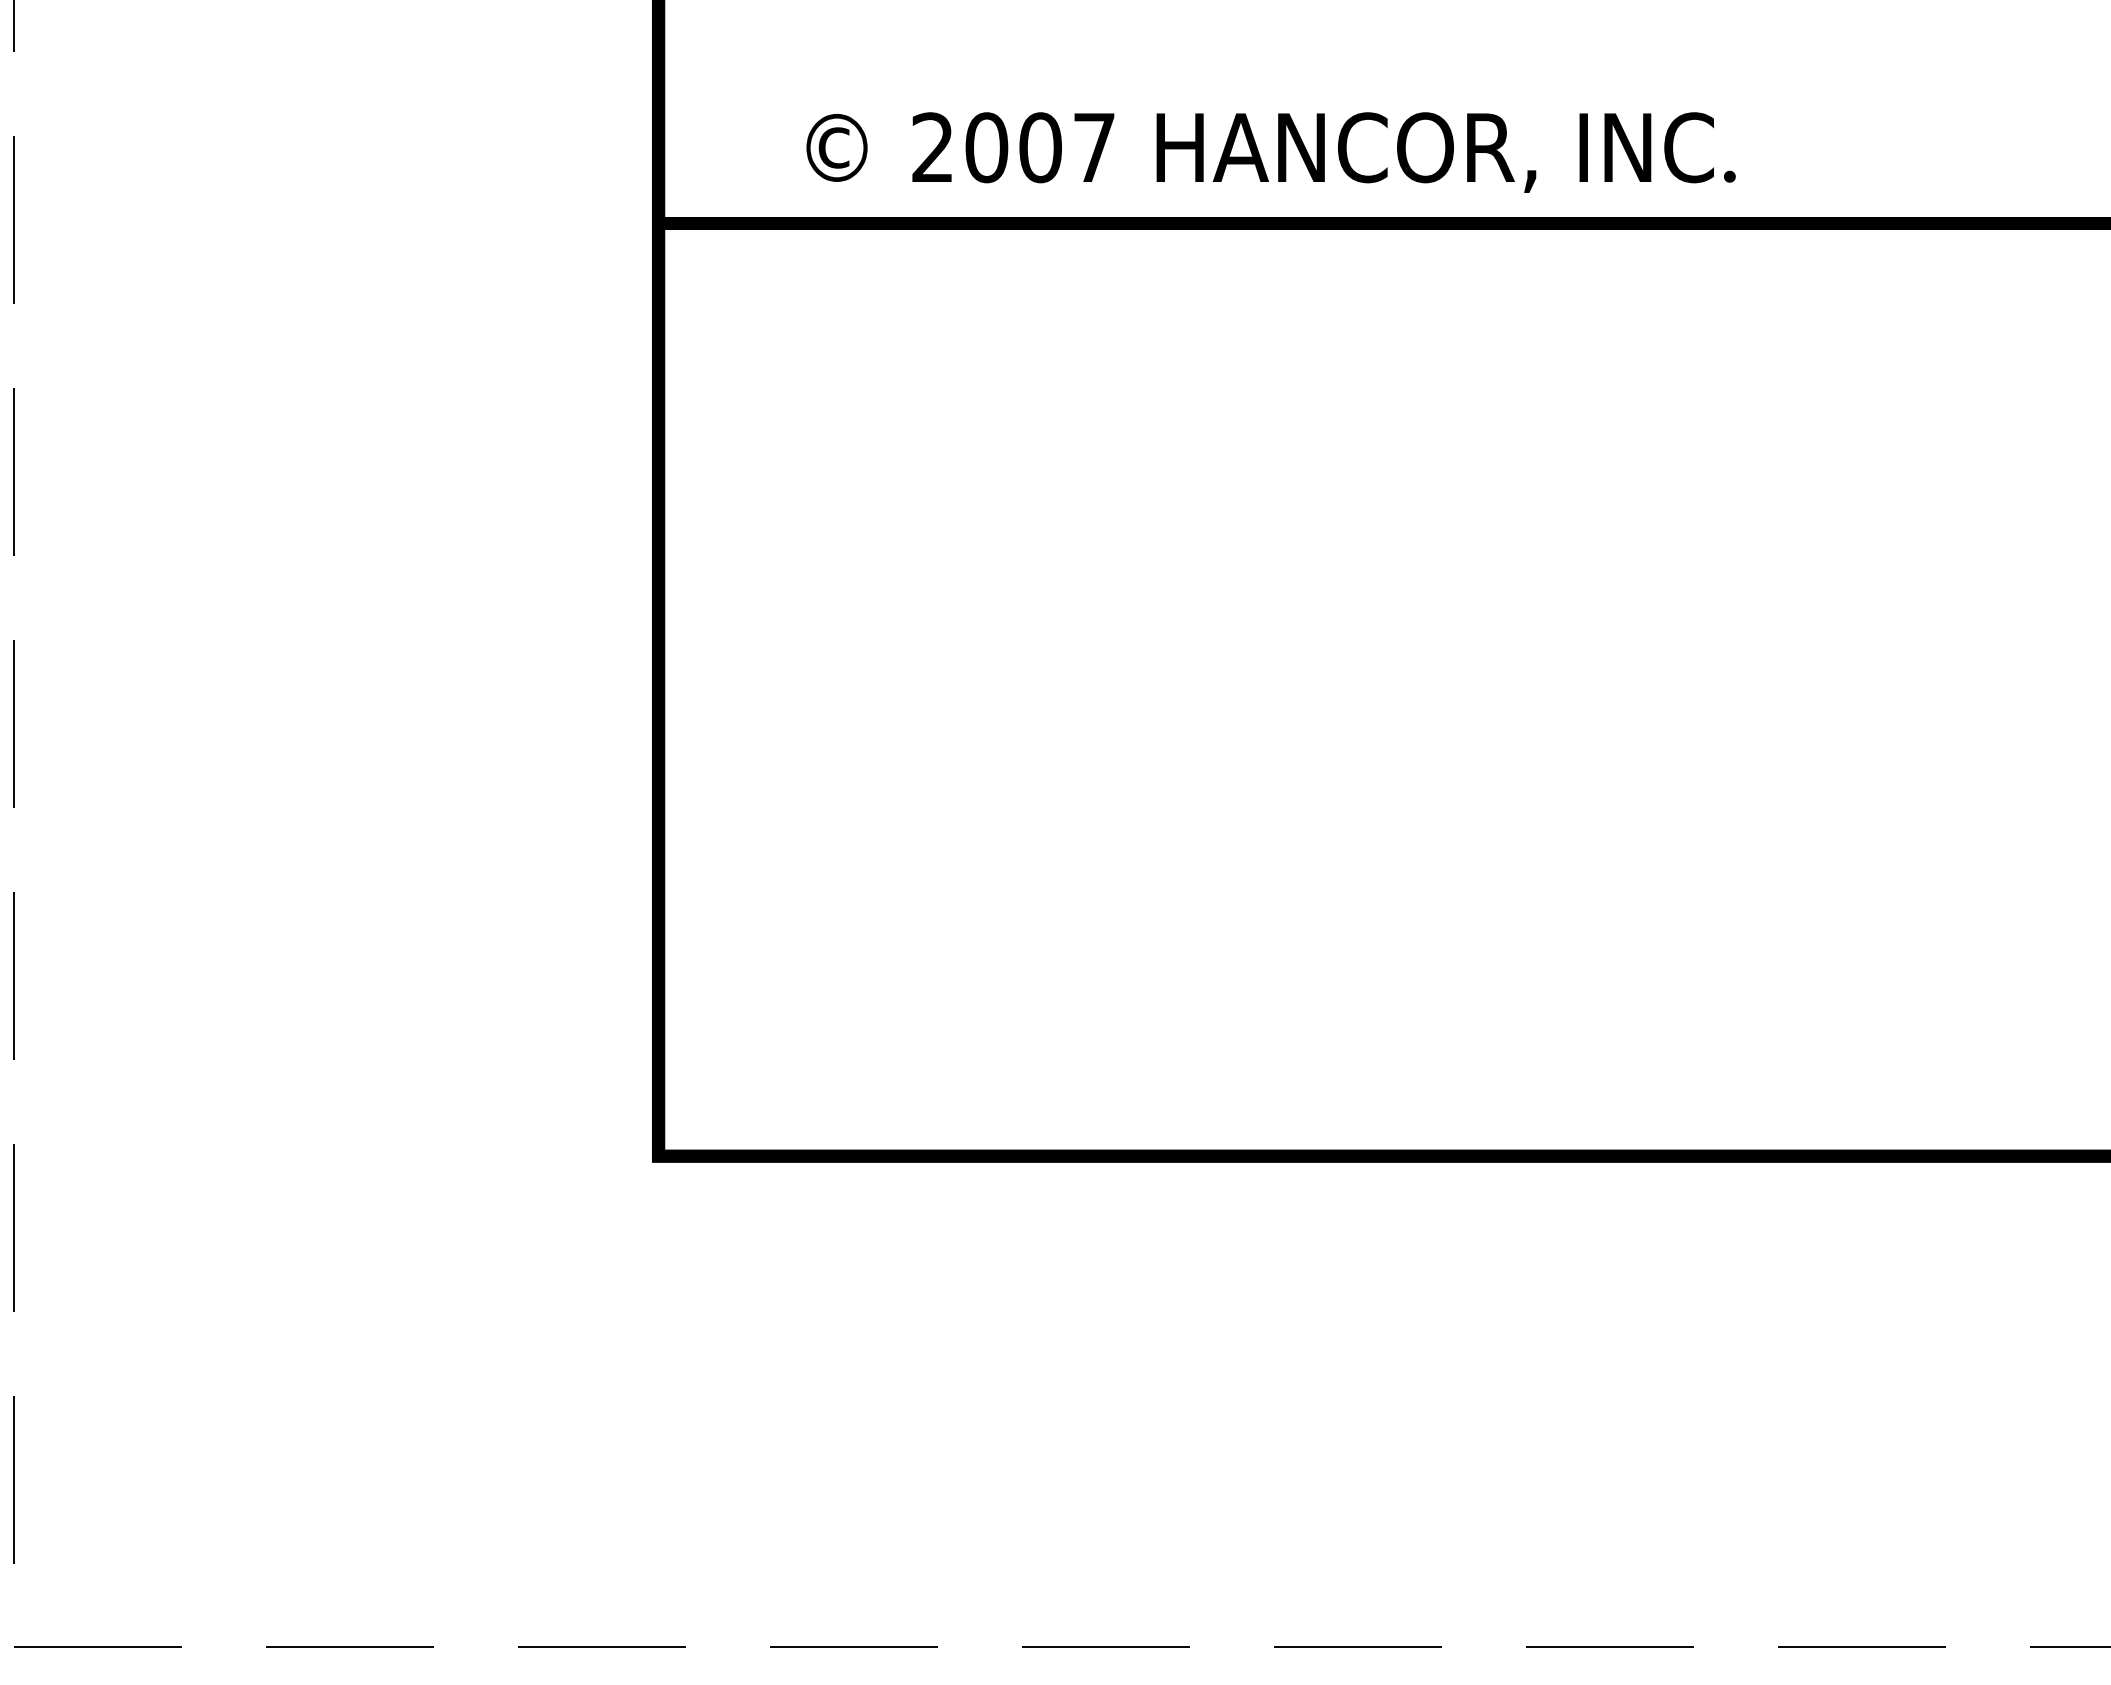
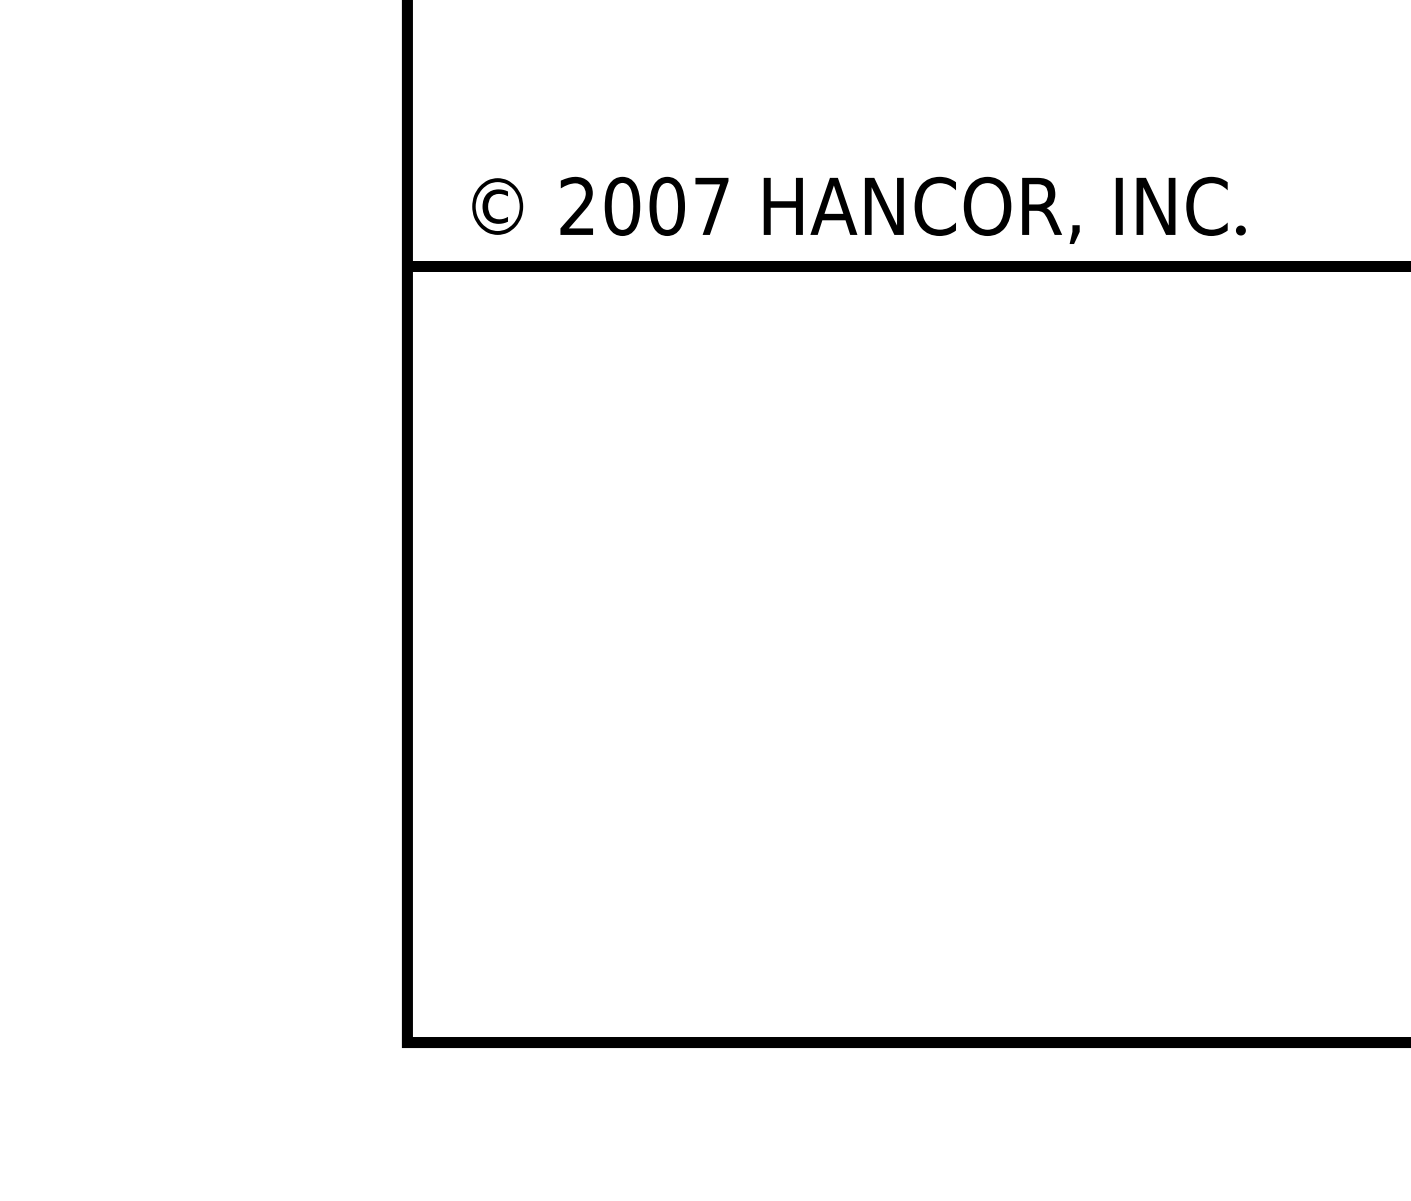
text: (1270, 152) -> (858, 210), moved

